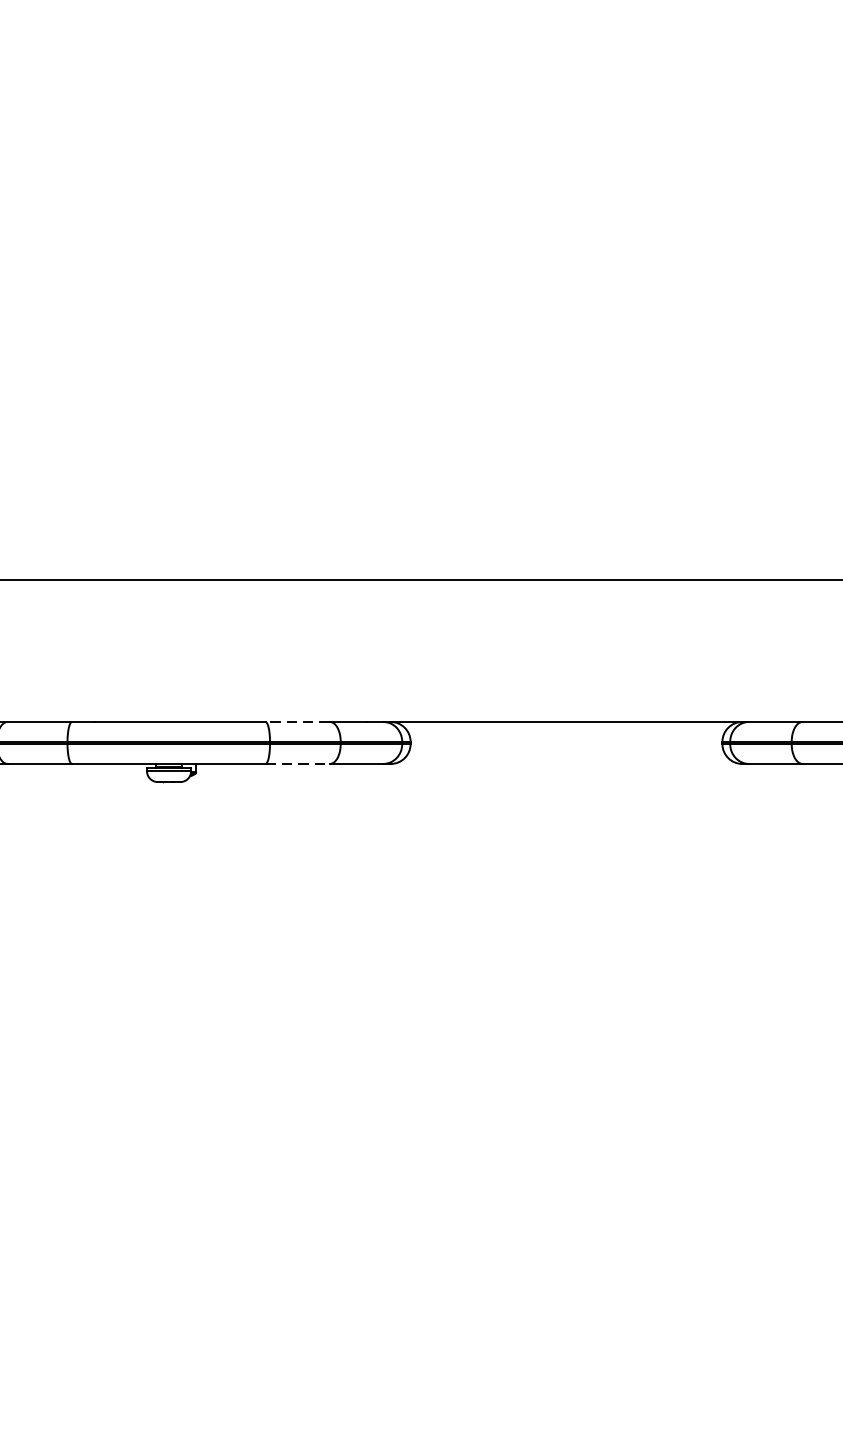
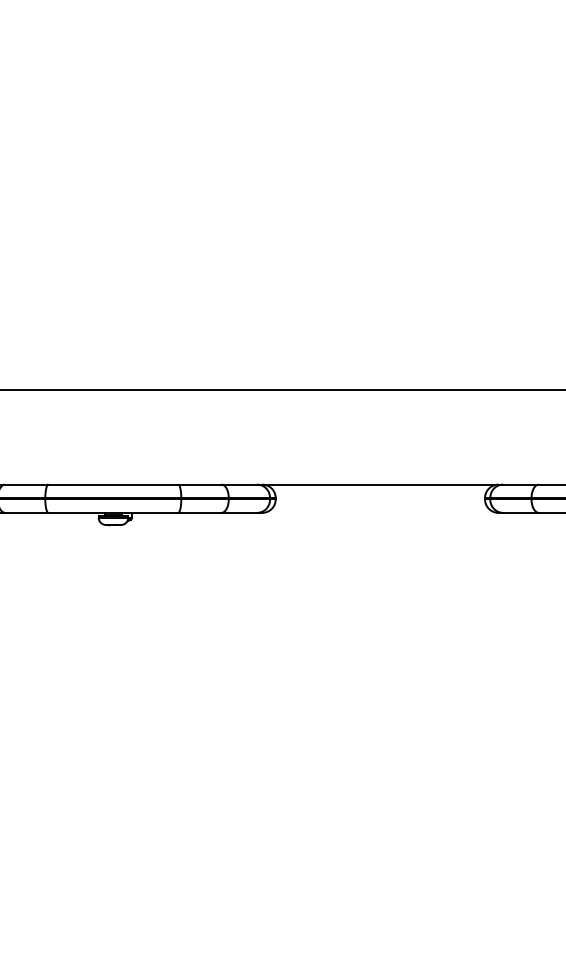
line: (297, 721) -> (199, 484), dashed -> solid
line: (297, 763) -> (199, 512), dashed -> solid

